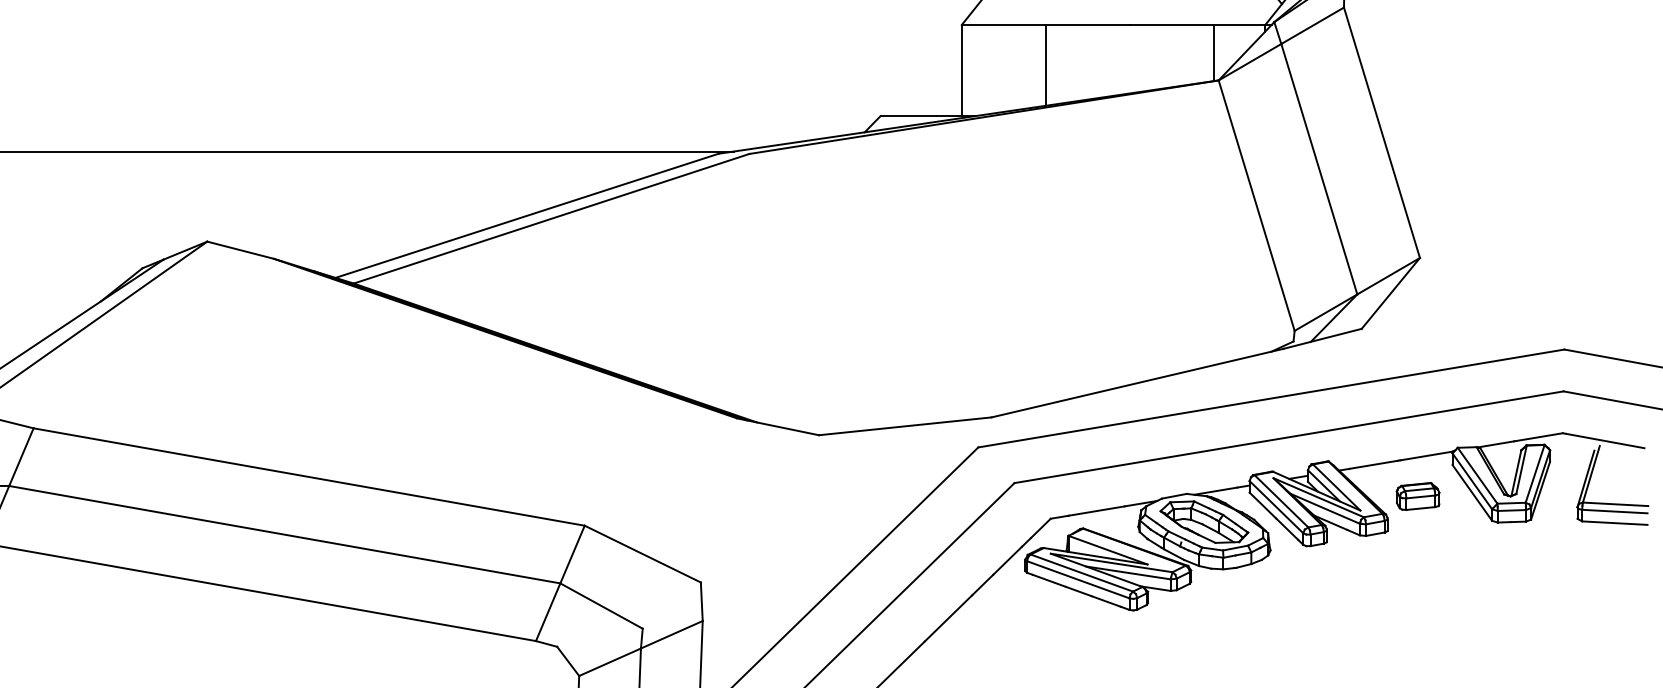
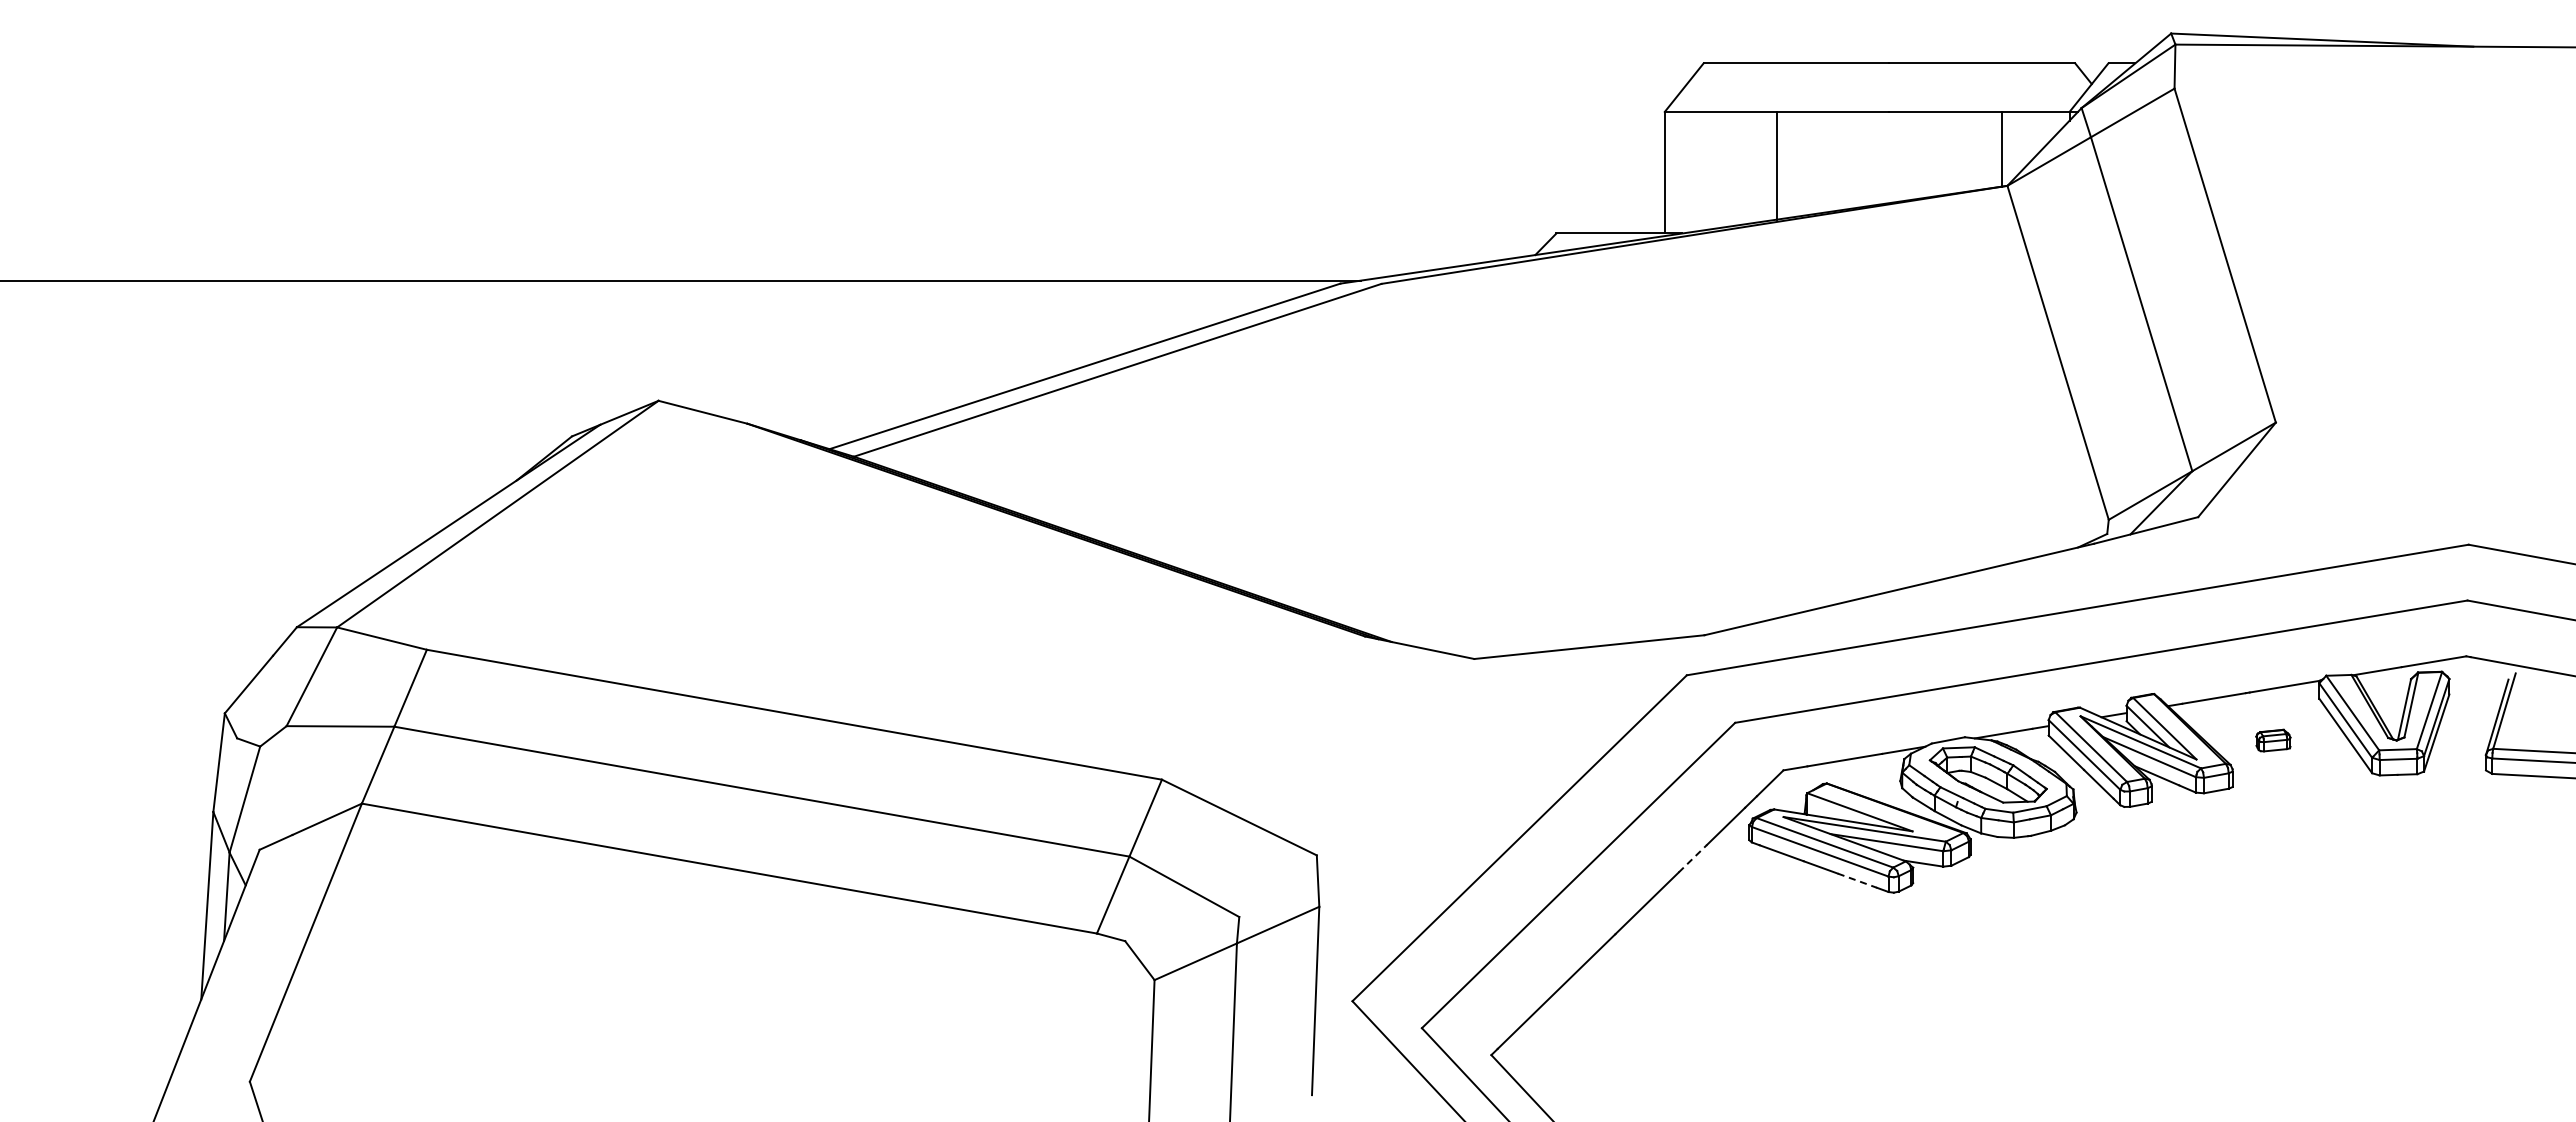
part: (1418, 496) -> (2273, 740), size x0.6
line: (982, 584) -> (1692, 858), solid -> dashed
line: (1106, 601) -> (1857, 880), solid -> dashed

